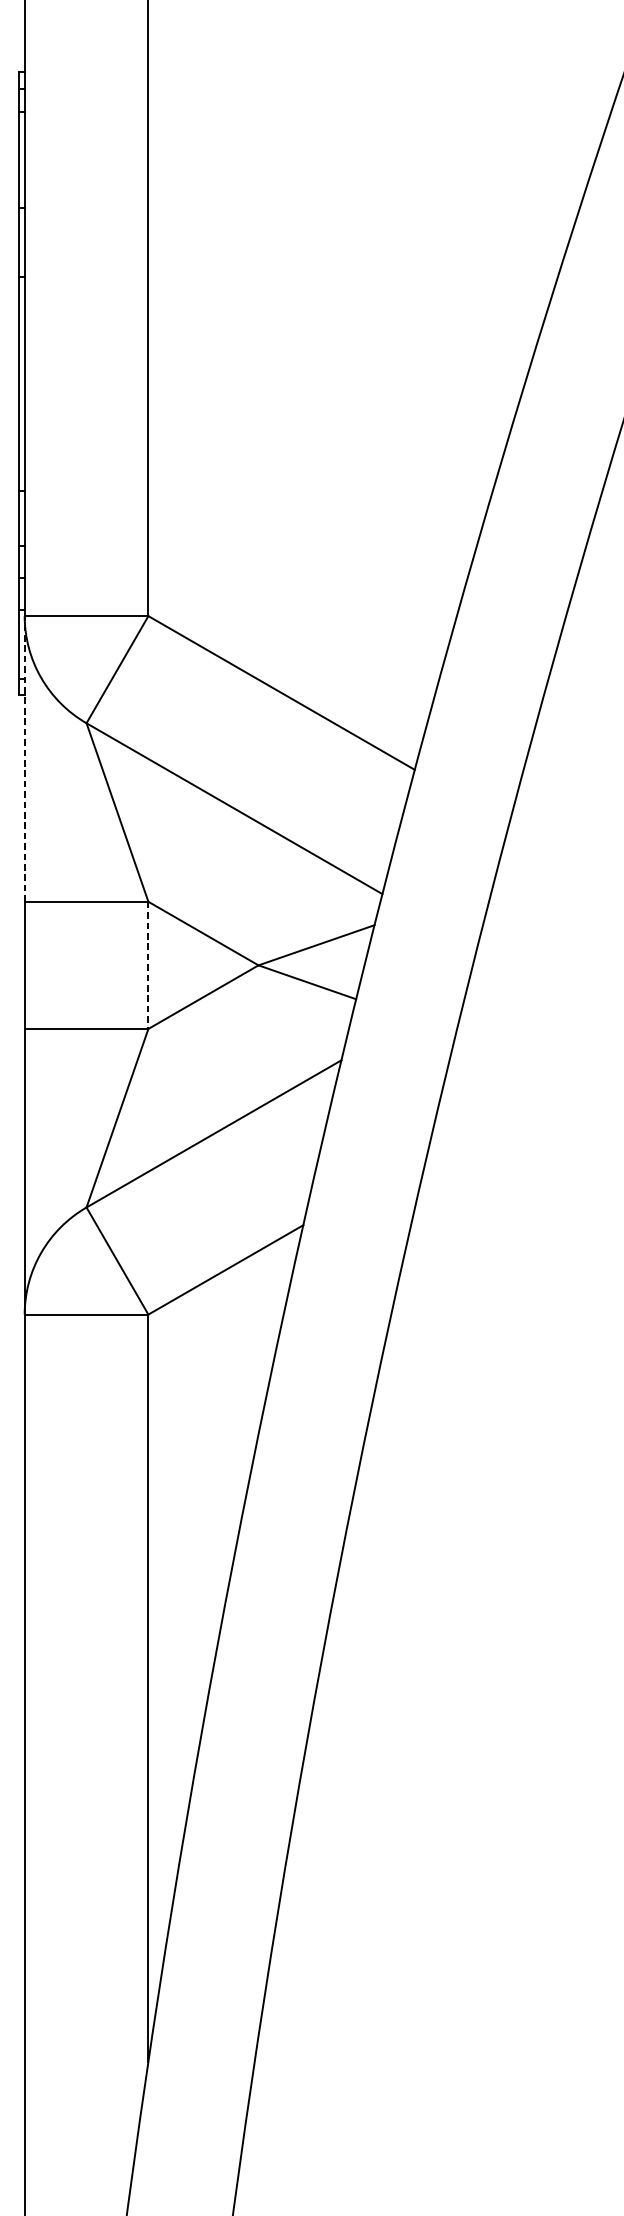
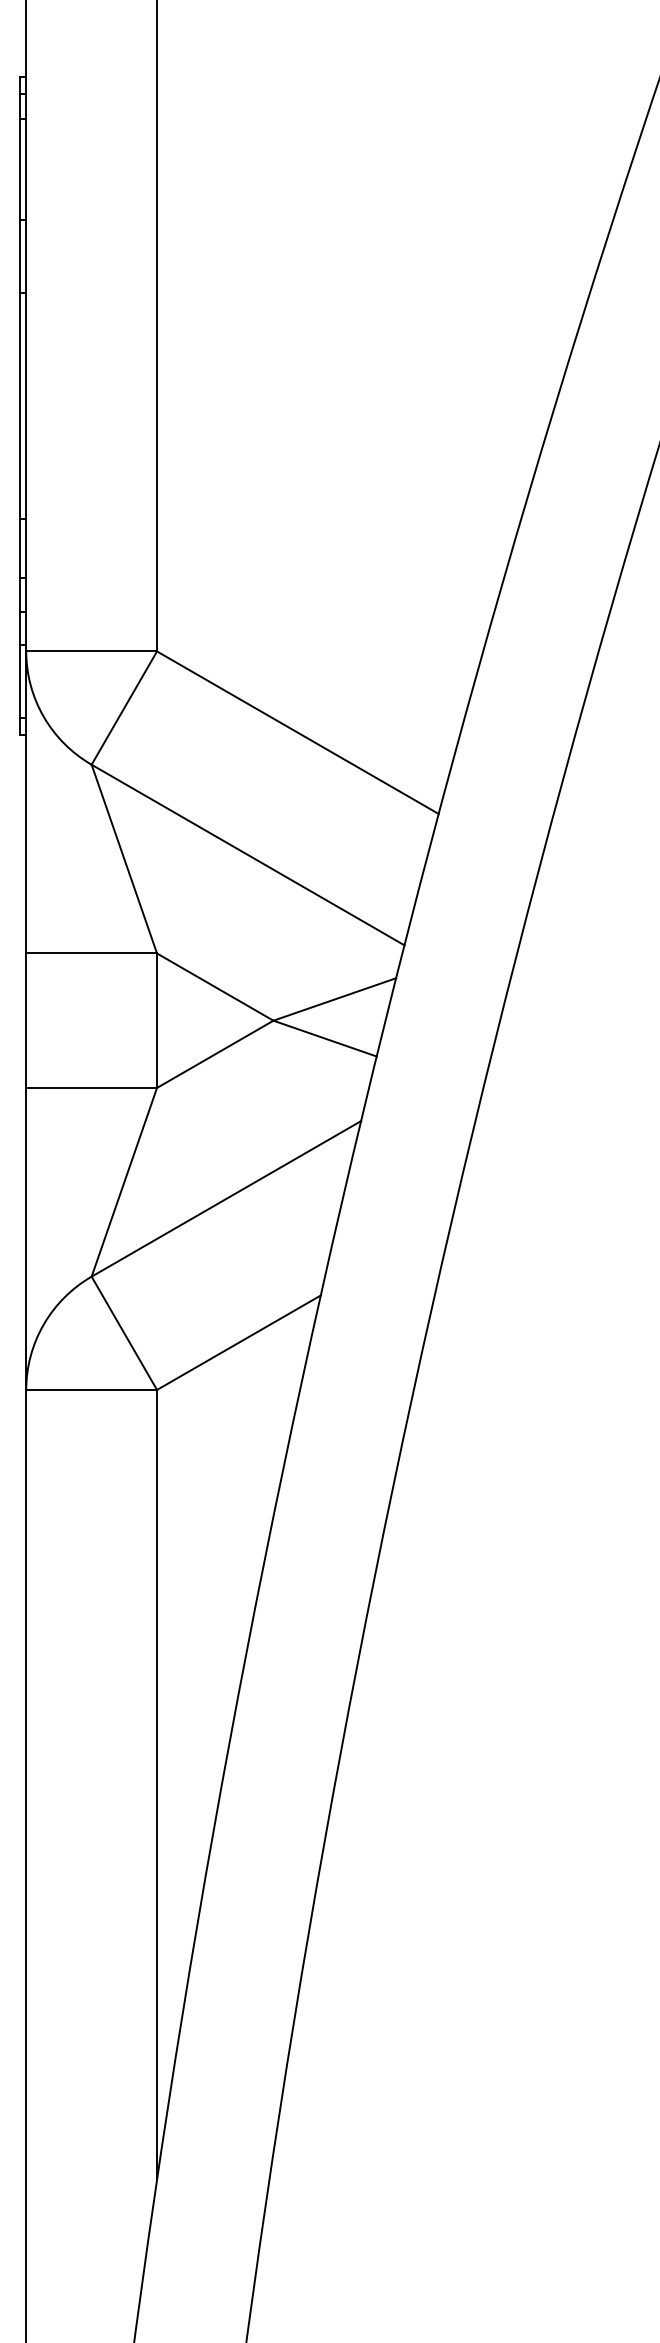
line: (24, 758) -> (26, 801), dashed -> solid
line: (148, 966) -> (157, 1021), dashed -> solid

